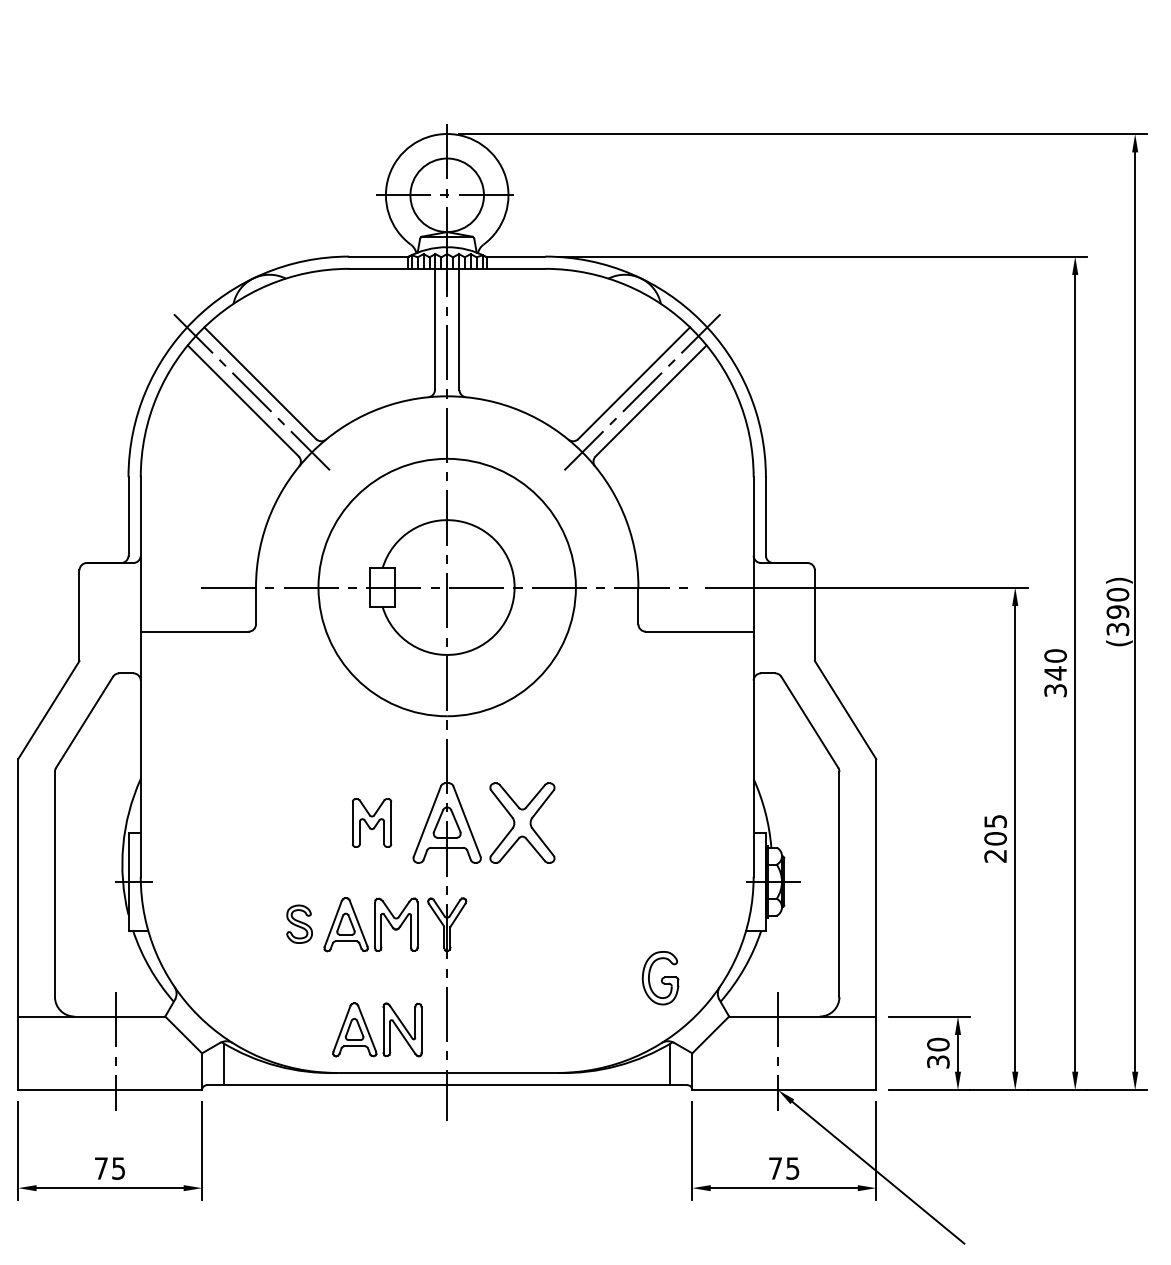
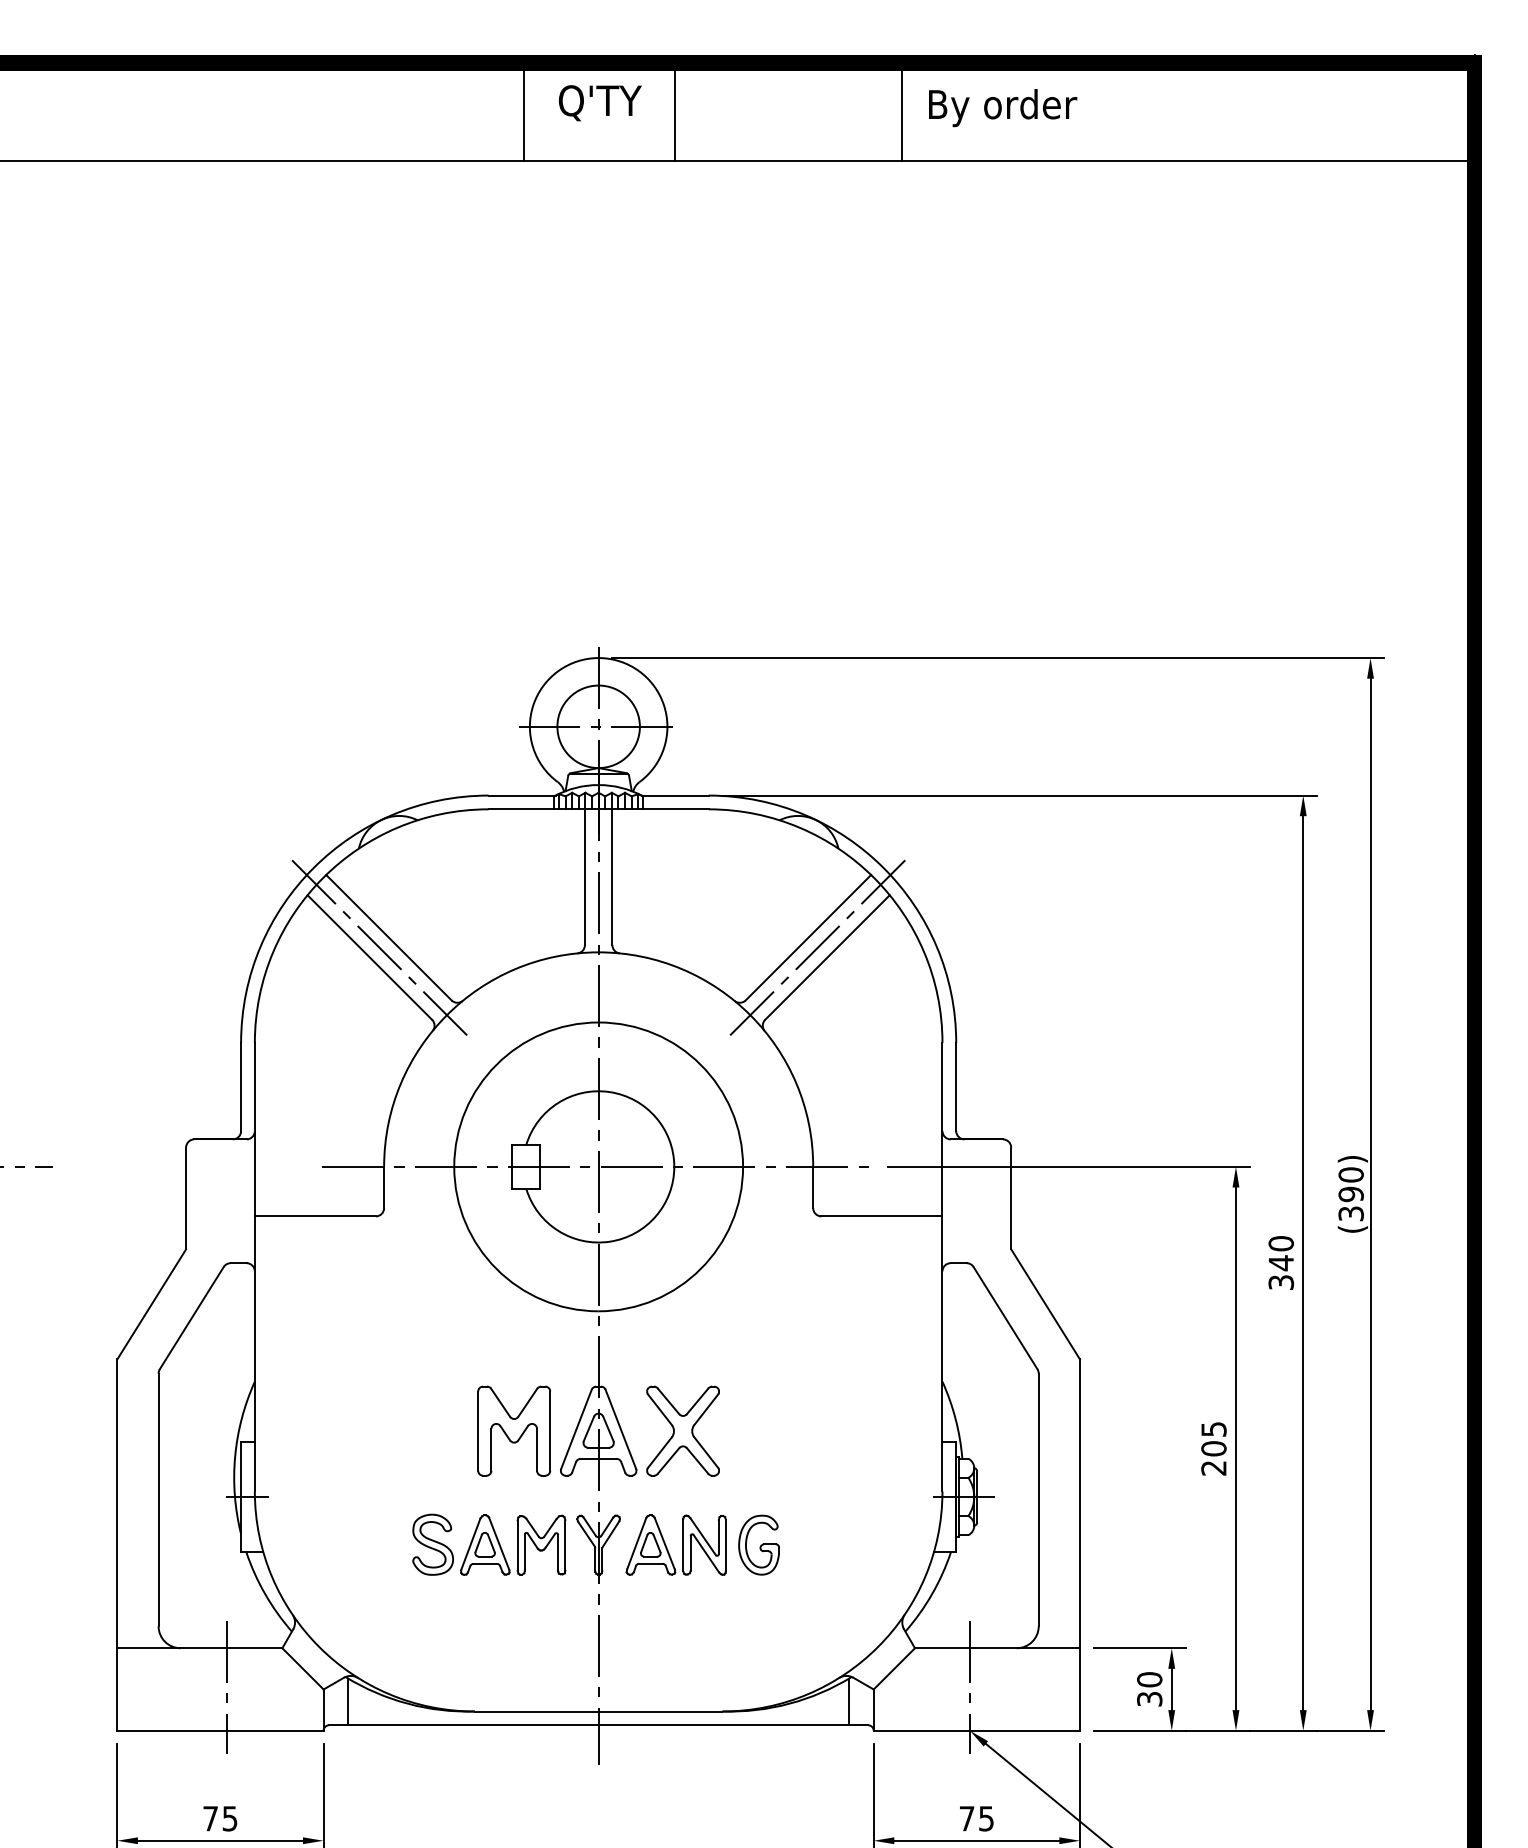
part: (372, 822) -> (514, 1430), size x1.67
part: (299, 924) -> (432, 1544), size x1.43
part: (660, 977) -> (758, 1544), moved
part: (382, 1029) -> (682, 1544), moved

